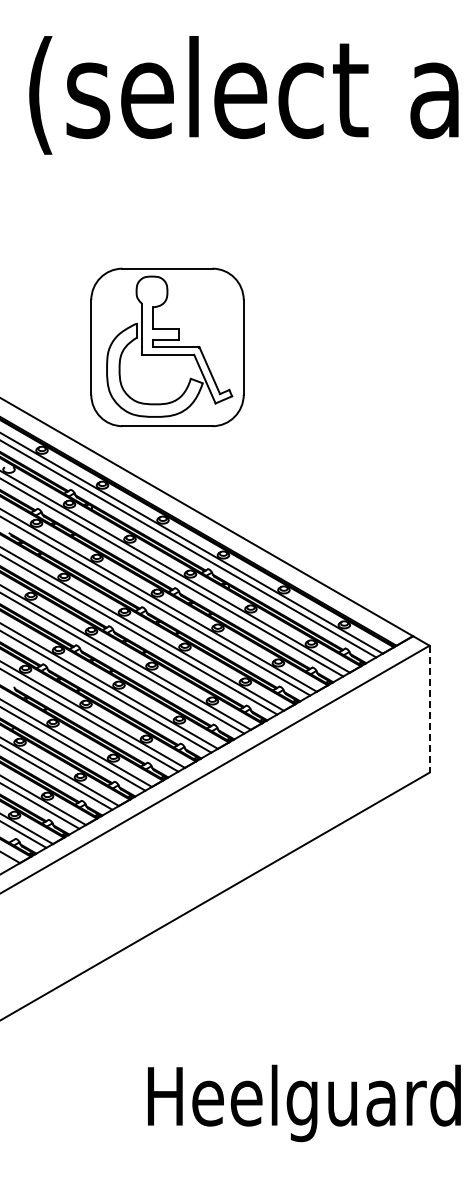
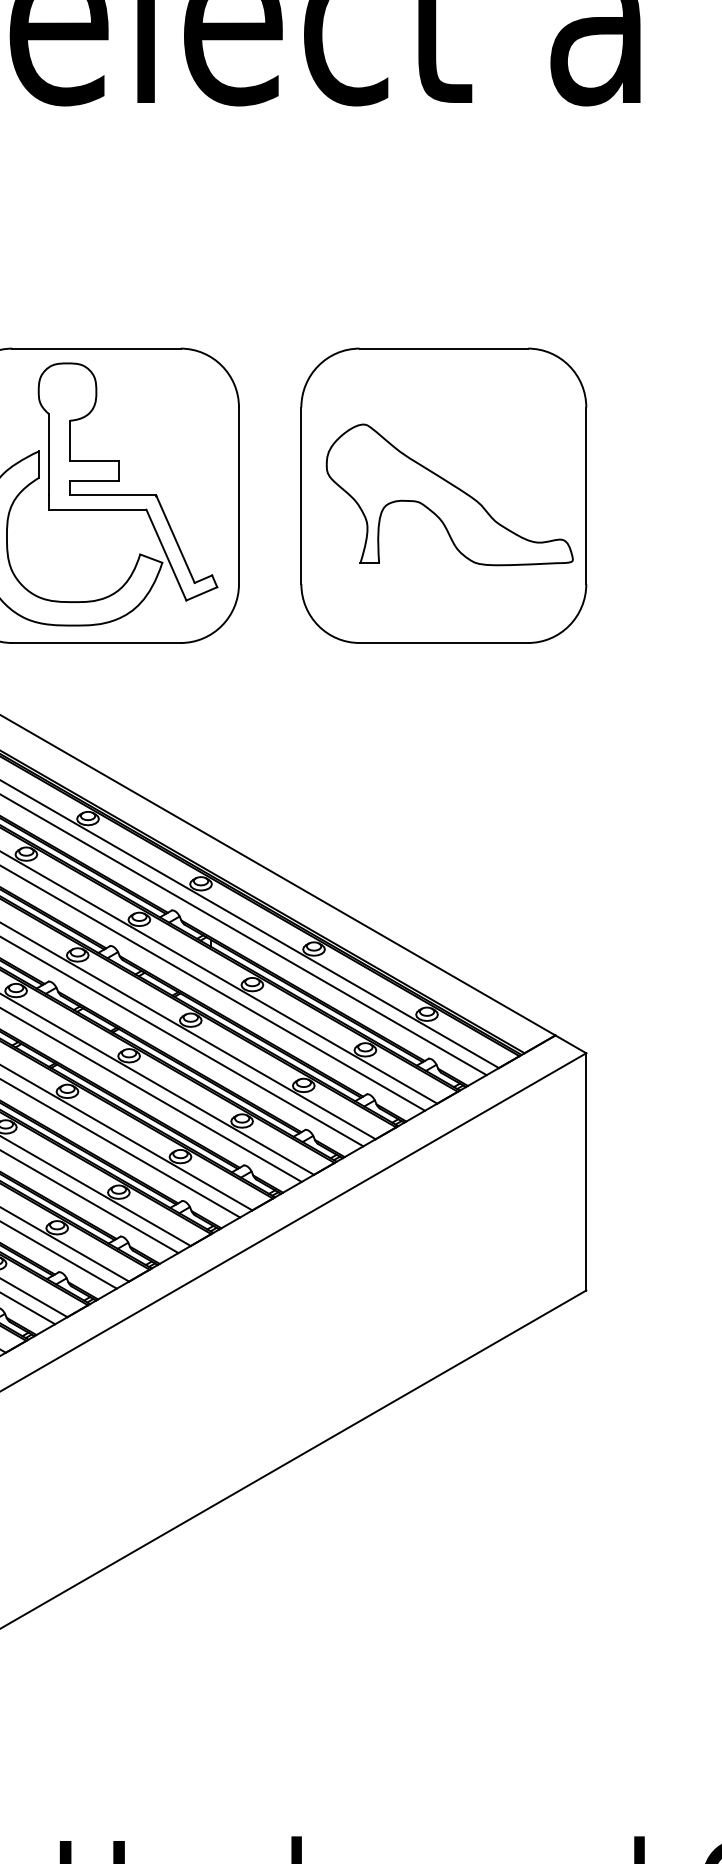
part: (353, 347) -> (444, 495), added
line: (429, 709) -> (586, 1172), dashed -> solid

